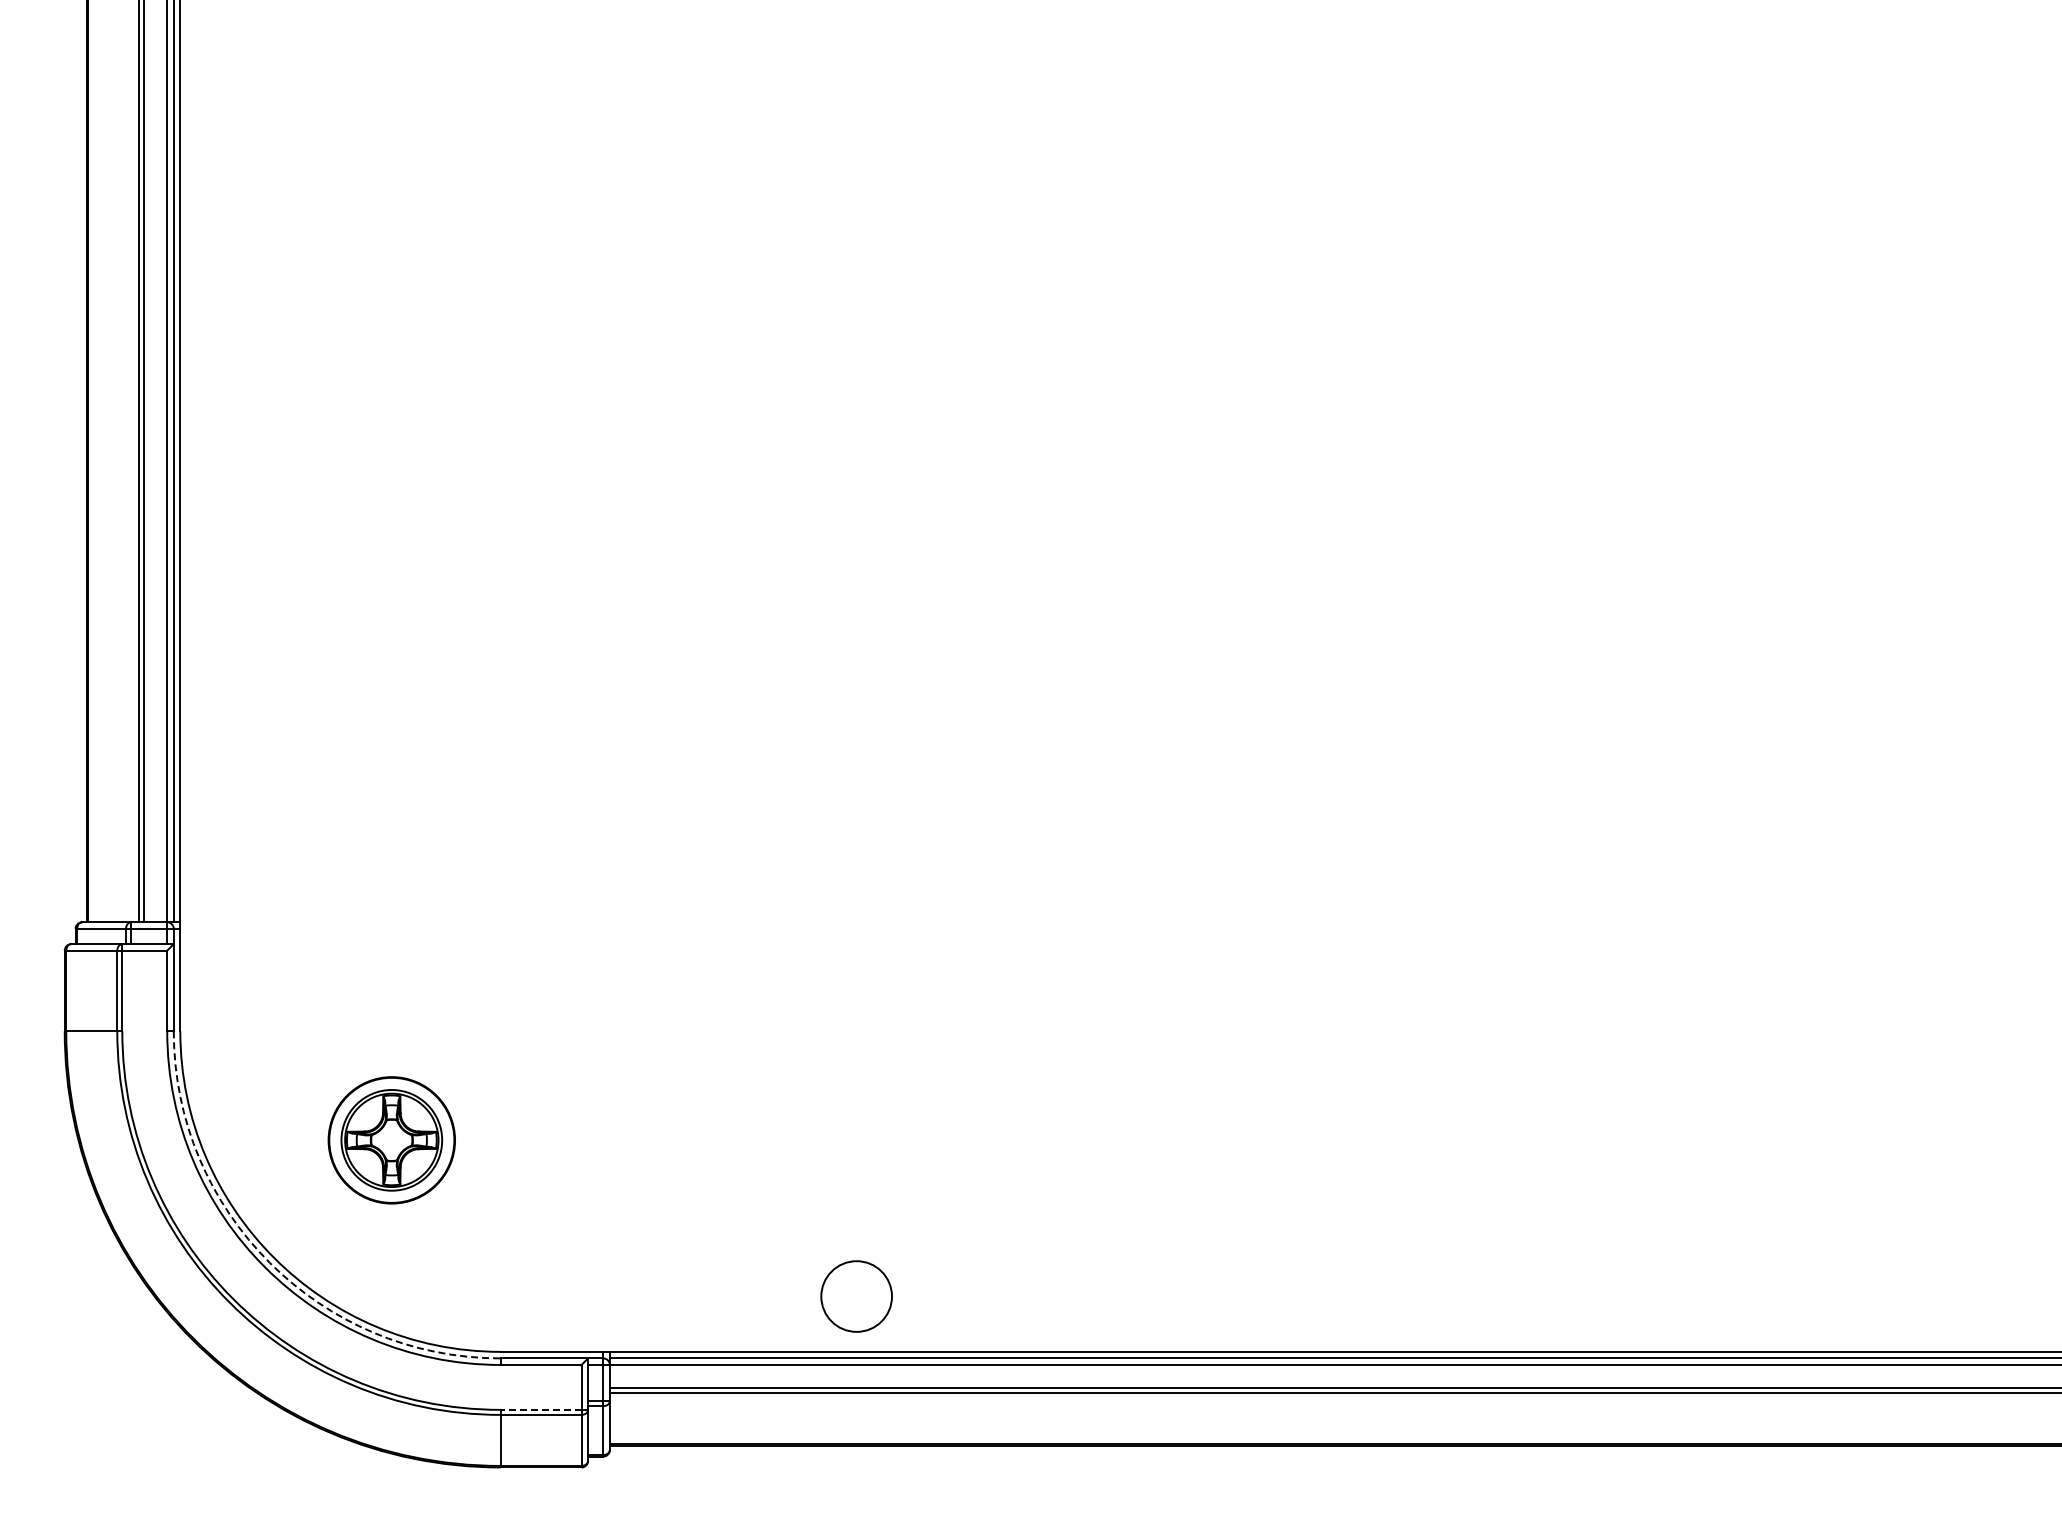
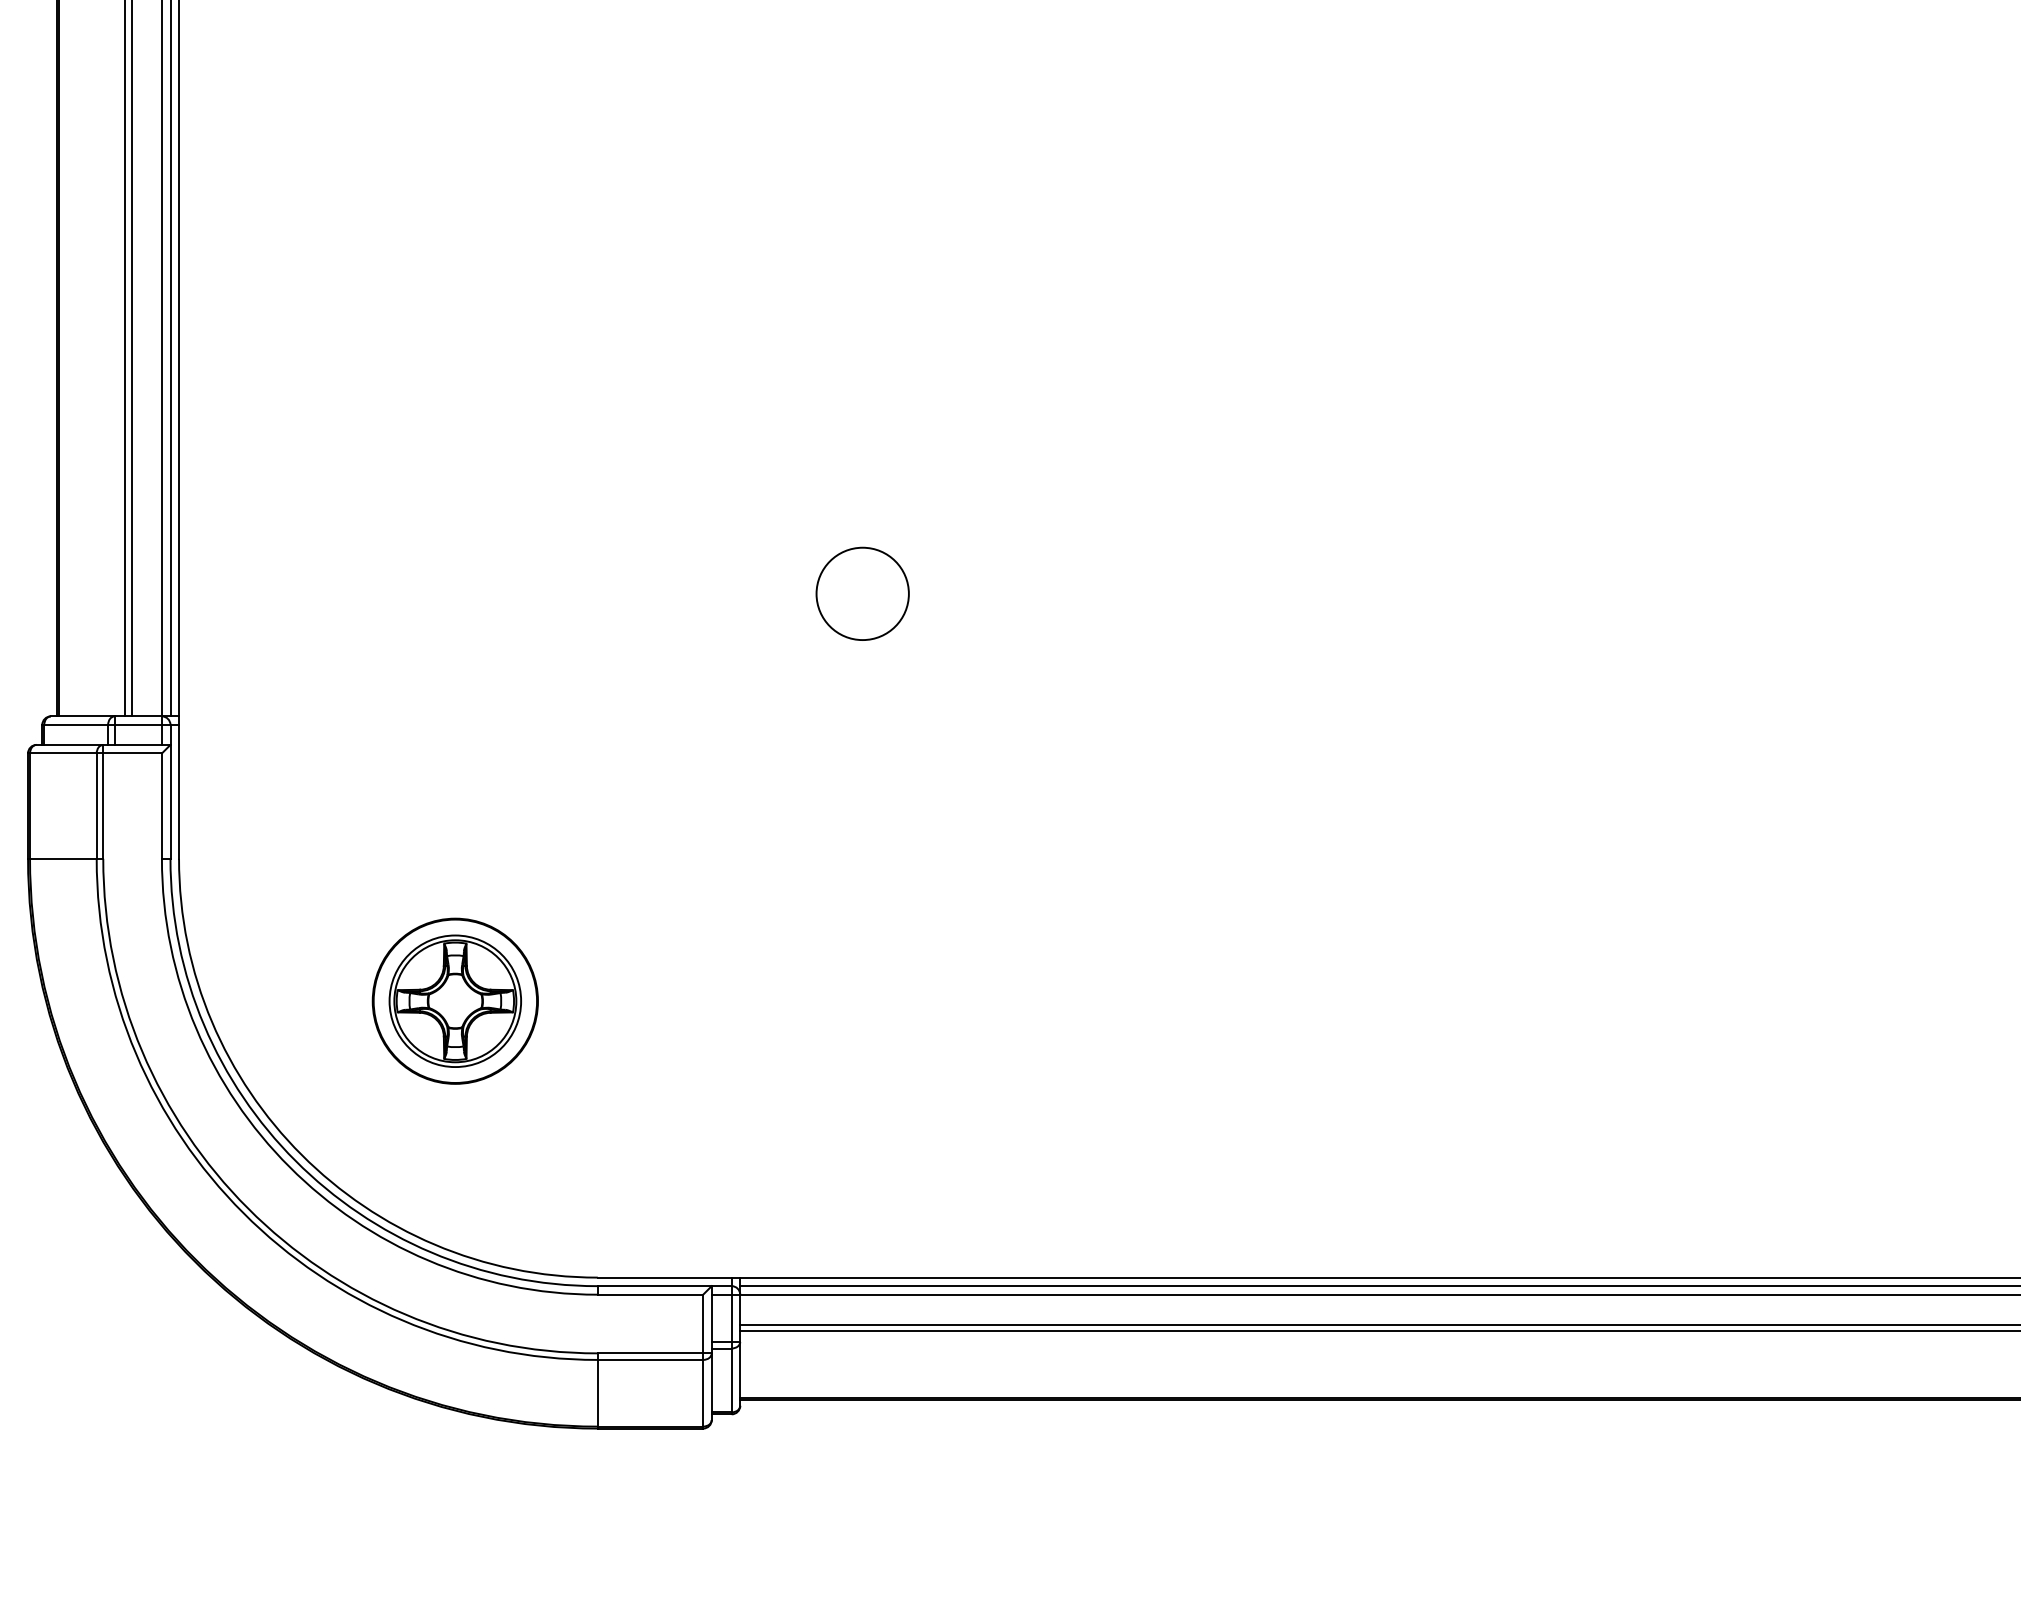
arc: (269, 1262) -> (295, 1160), dashed -> solid
circle: (856, 1296) -> (862, 593), moved
line: (540, 1409) -> (649, 1352), dashed -> solid

